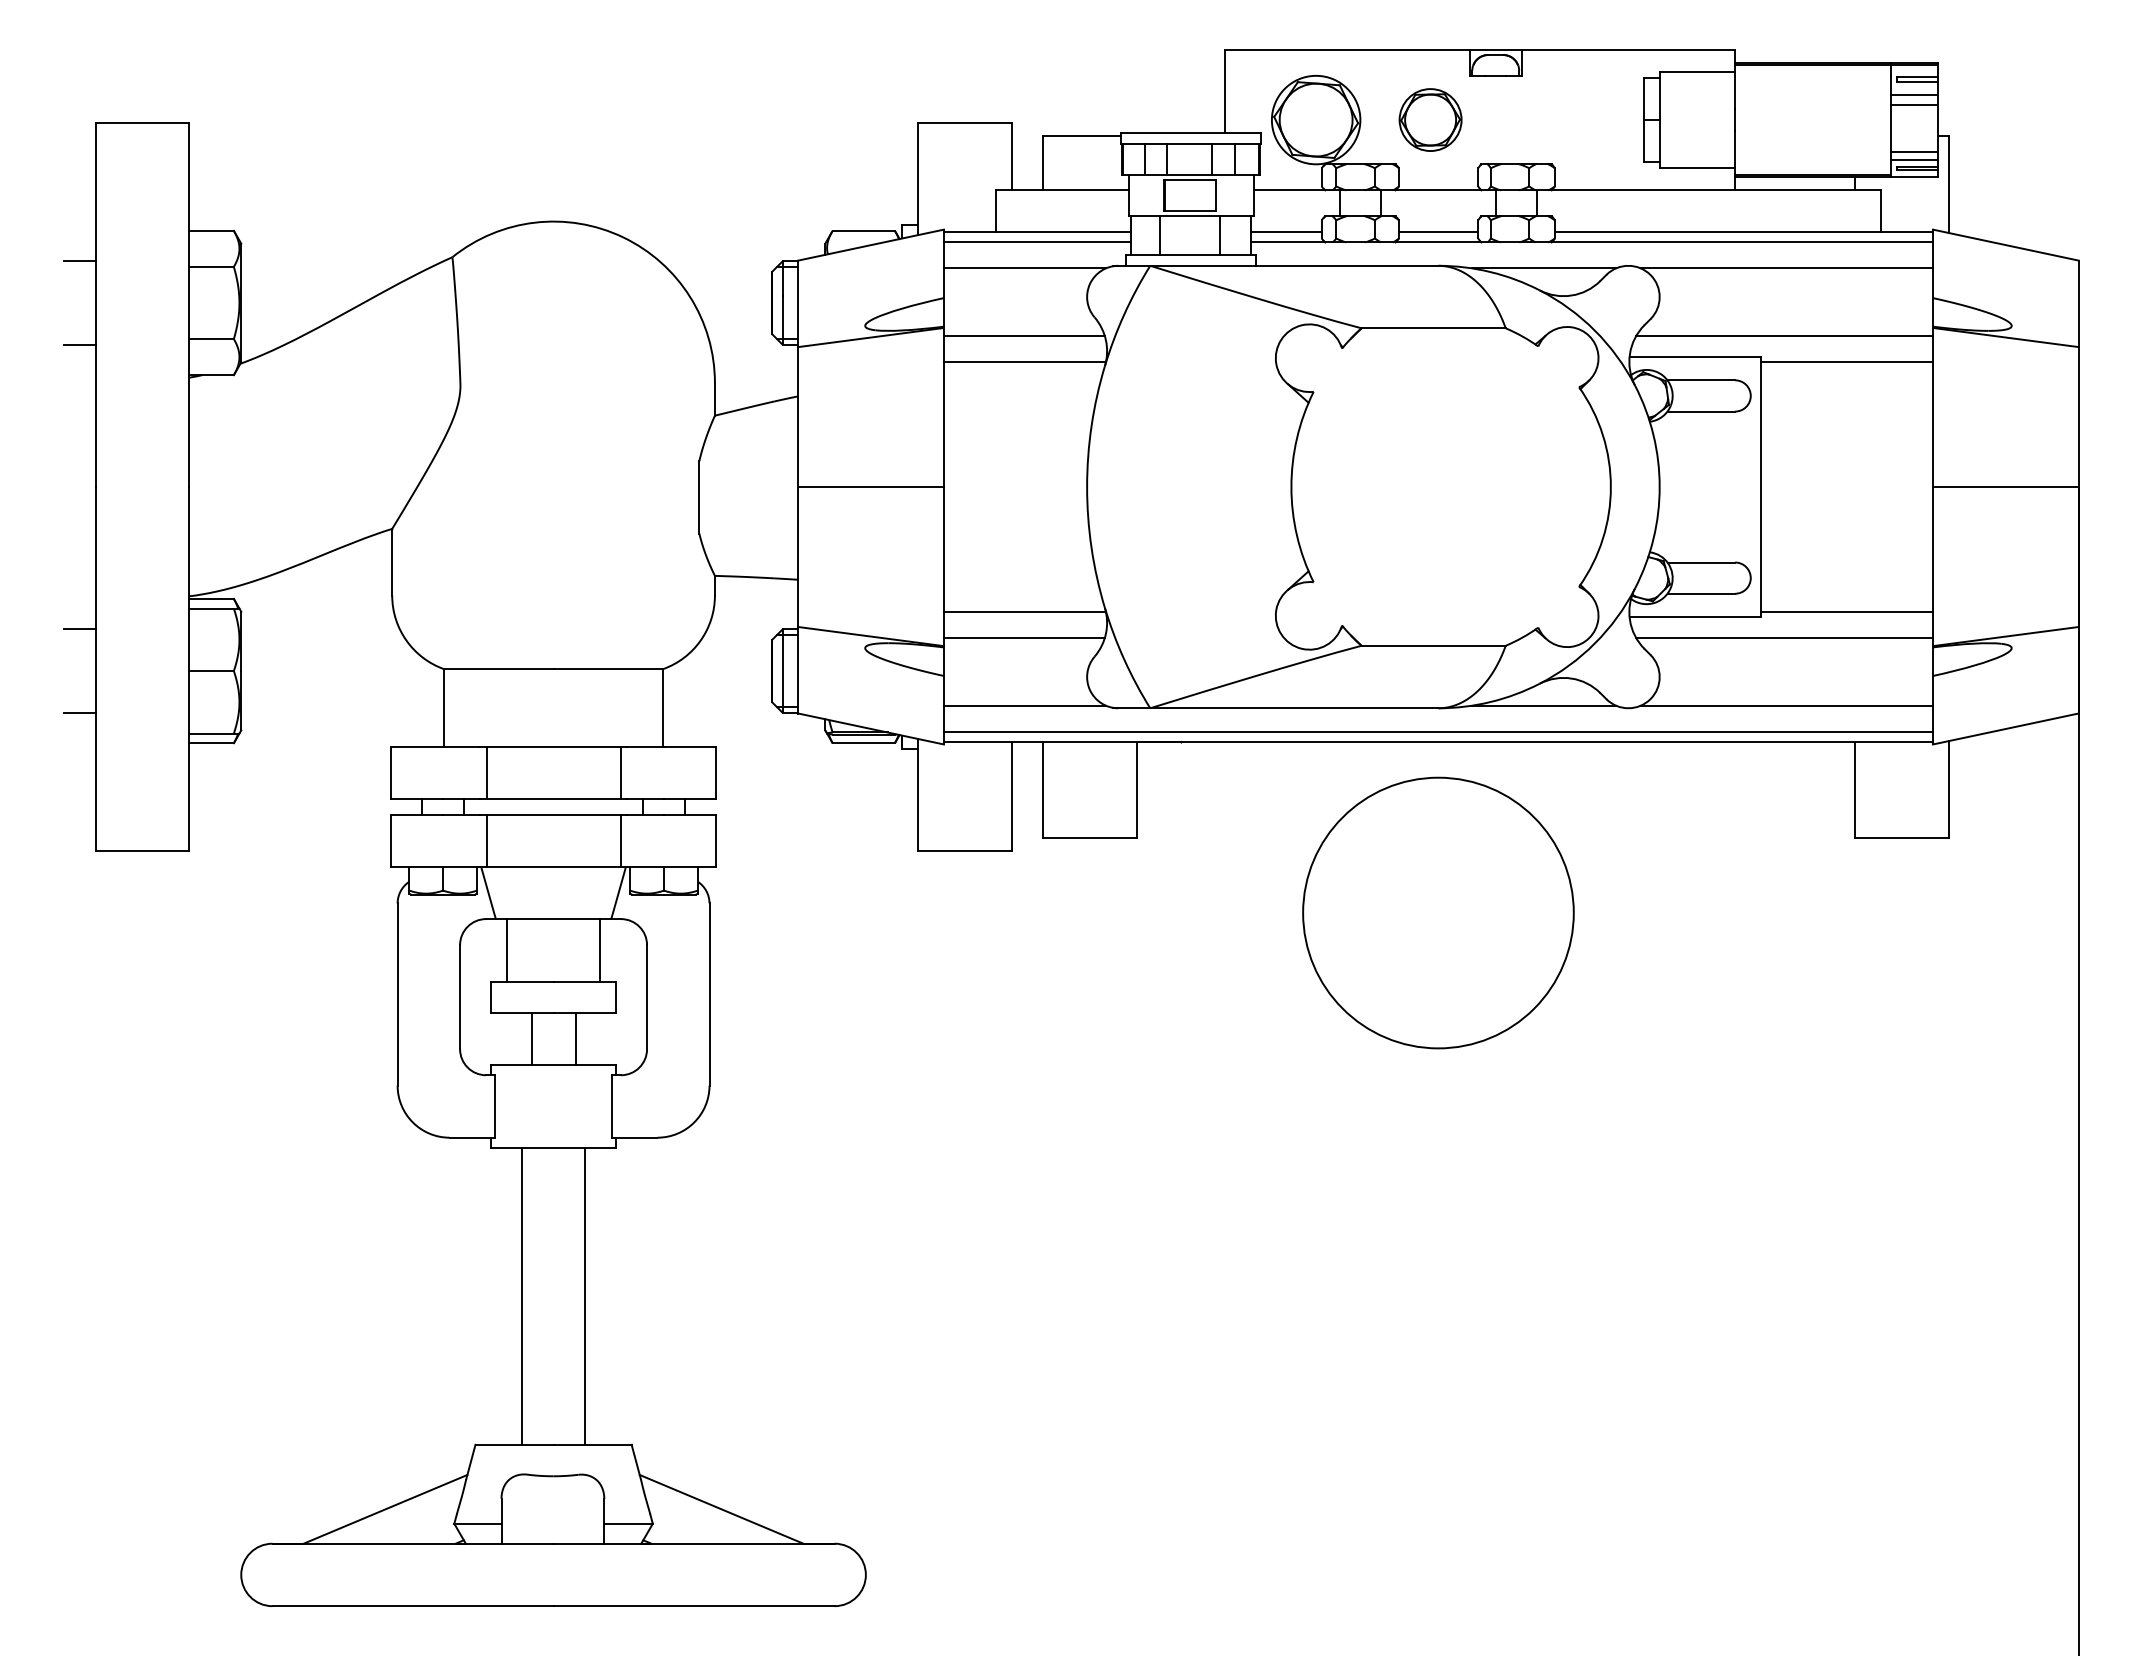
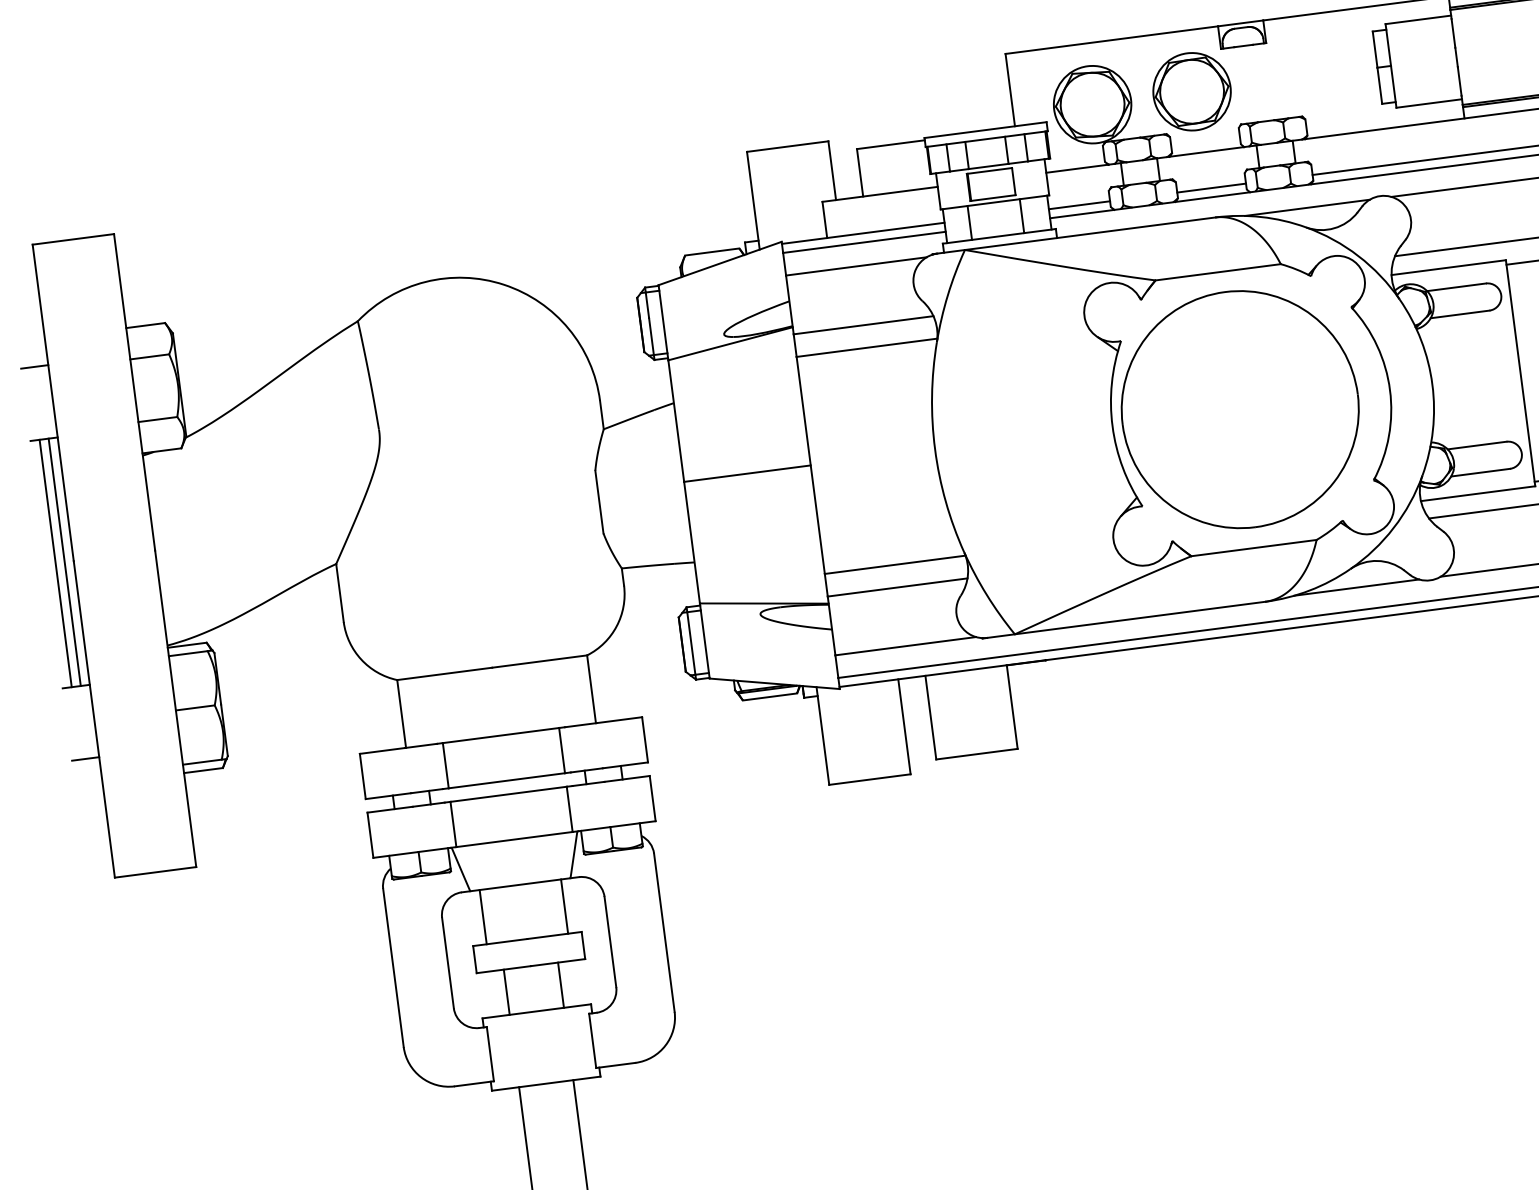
part: (1430, 119) -> (1191, 91), size x1.43
line: (74, 486) -> (55, 563), added
line: (85, 486) -> (65, 561), added
part: (1438, 912) -> (1240, 409), moved
line: (531, 1038) -> (560, 984), moved
line: (576, 1038) -> (506, 991), moved

